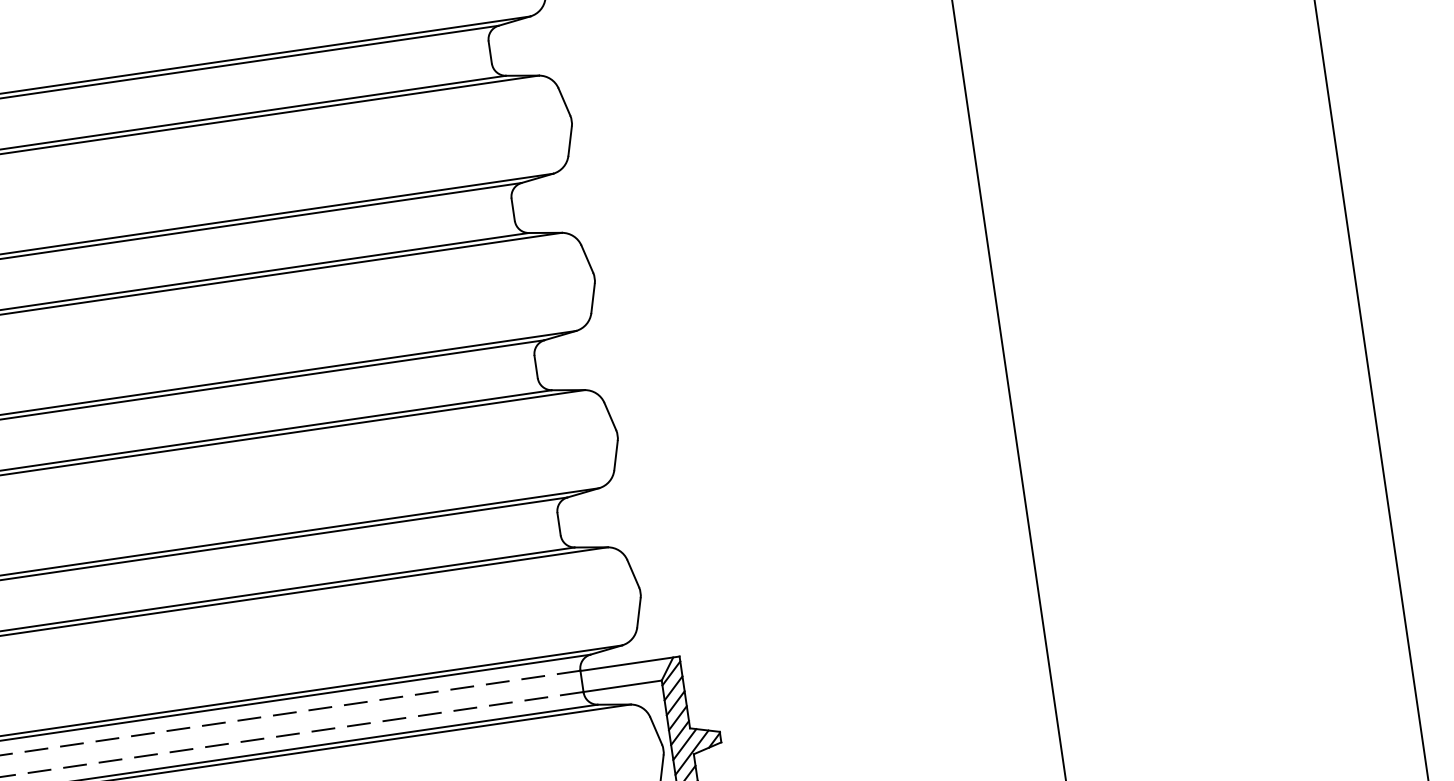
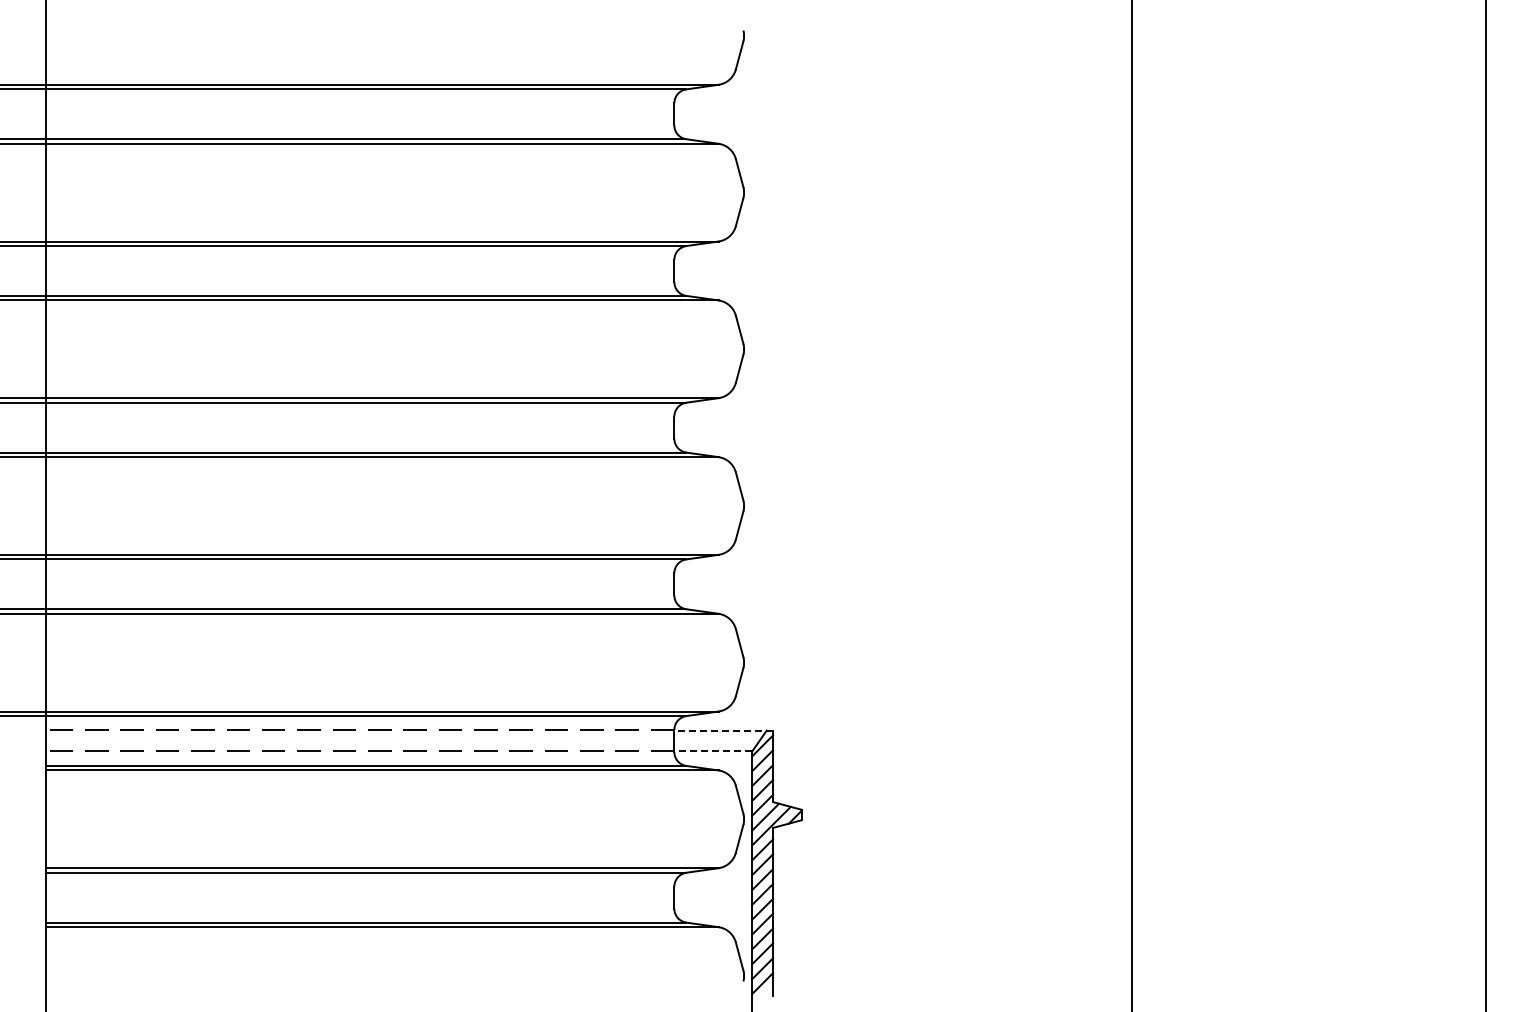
line: (629, 663) -> (723, 730), solid -> dashed
line: (622, 686) -> (713, 751), solid -> dashed

